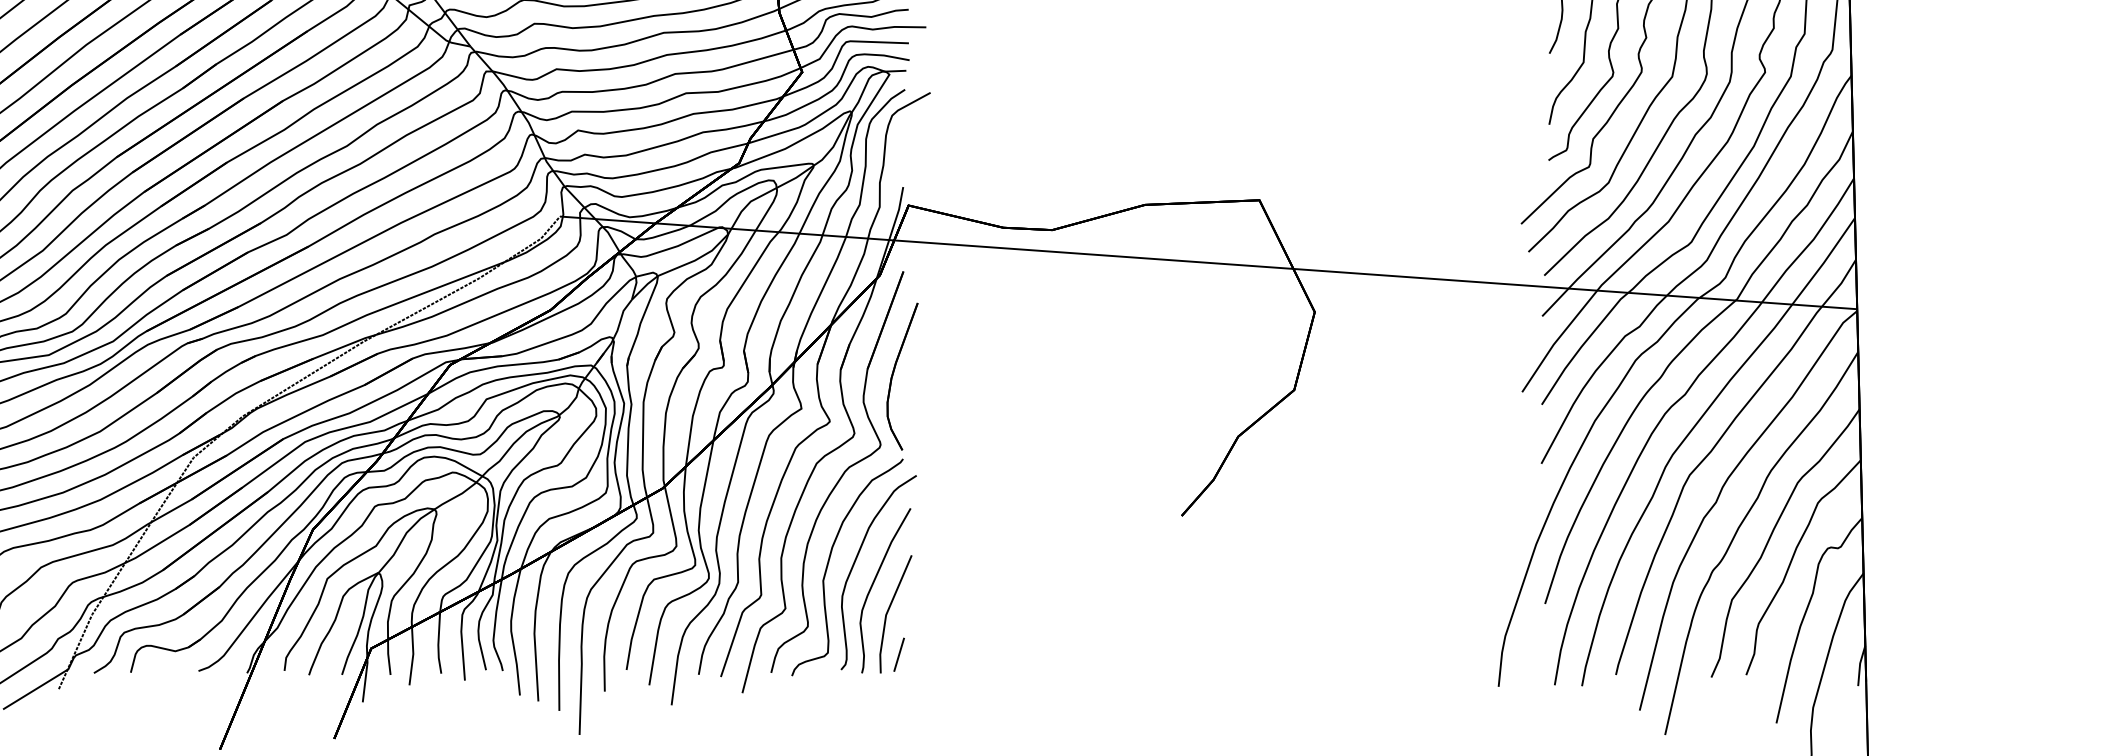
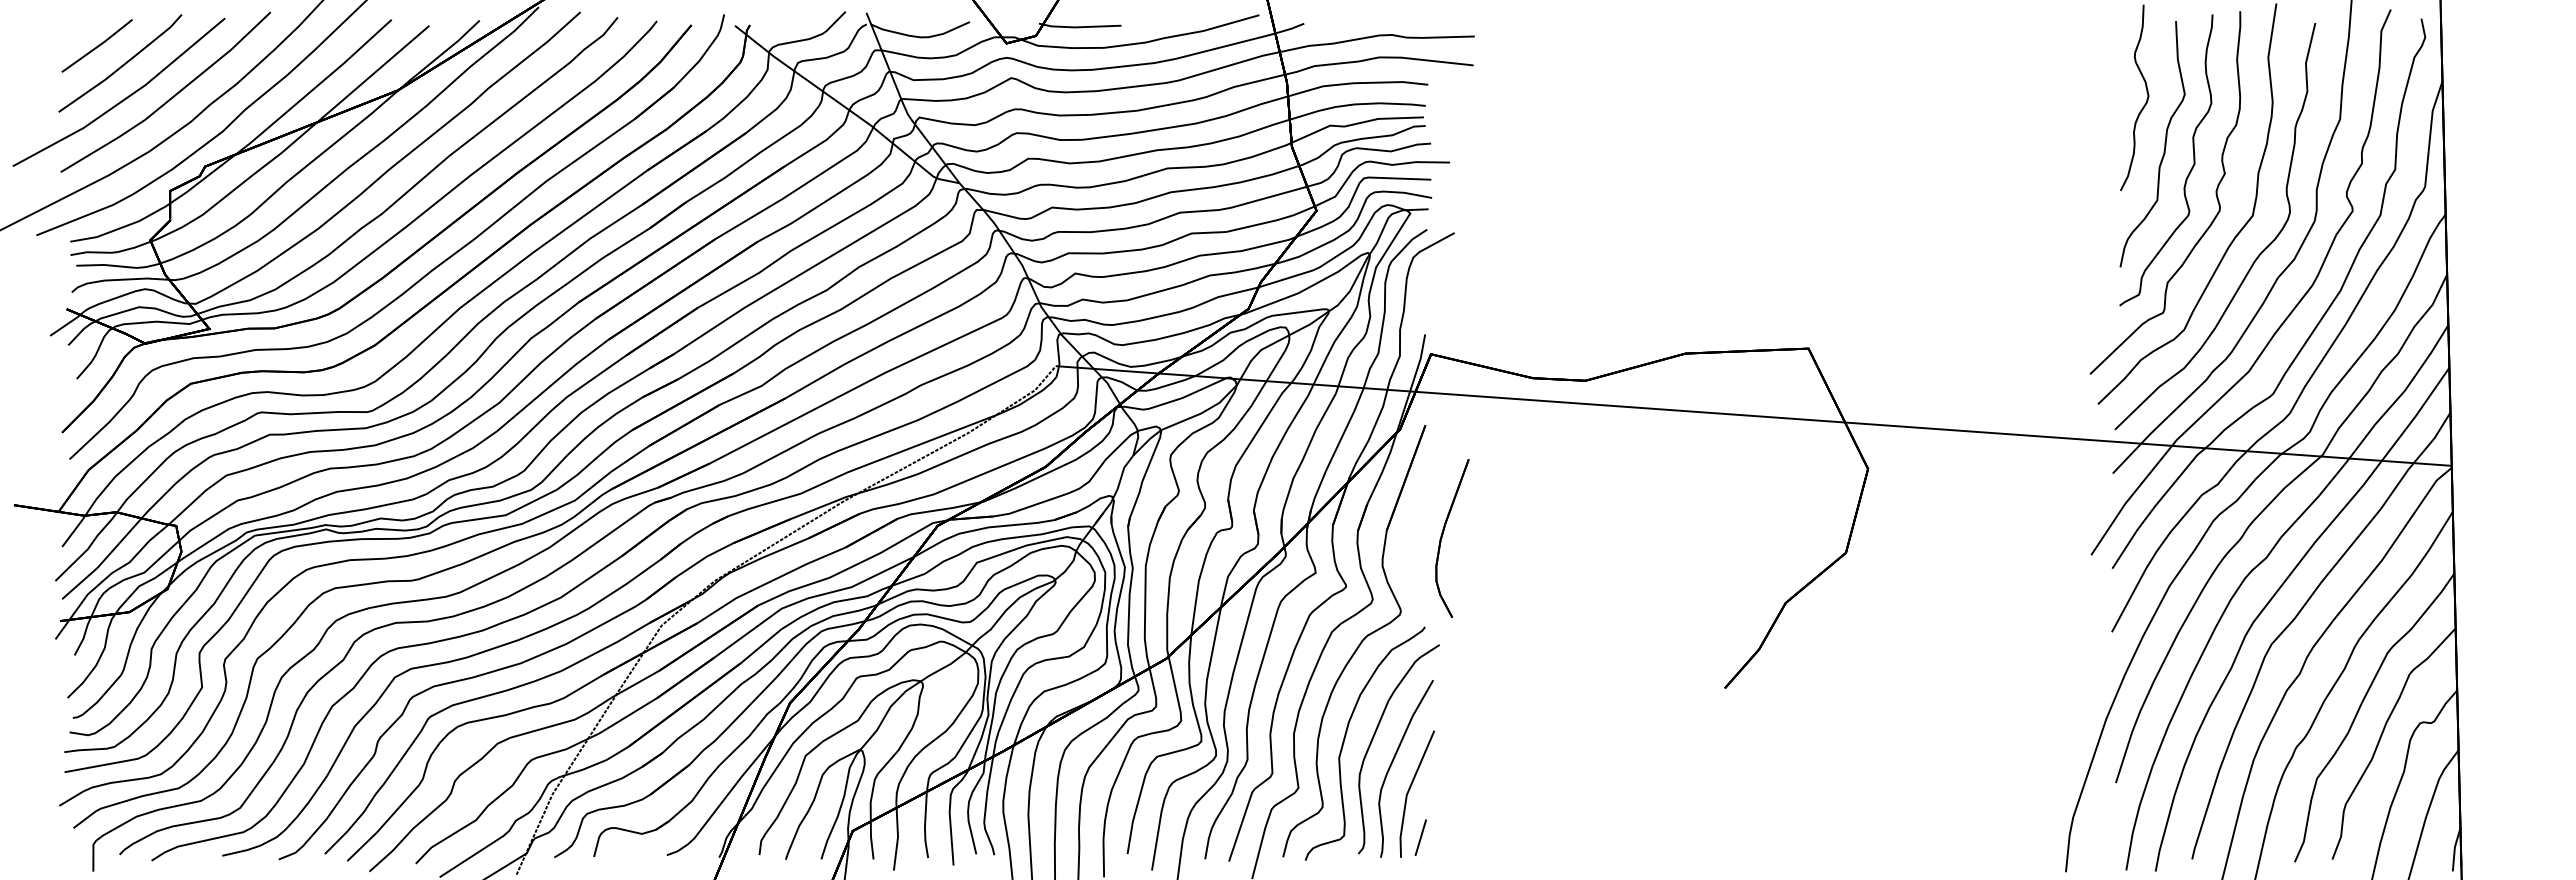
part: (894, 373) -> (1443, 534), moved

